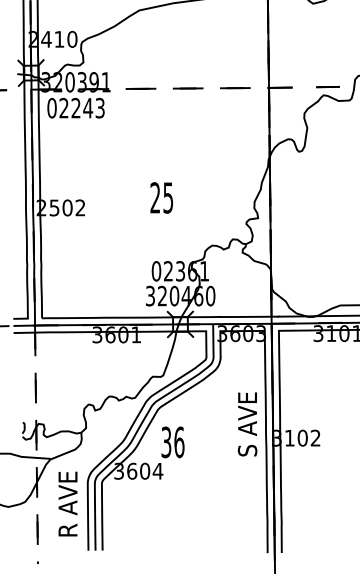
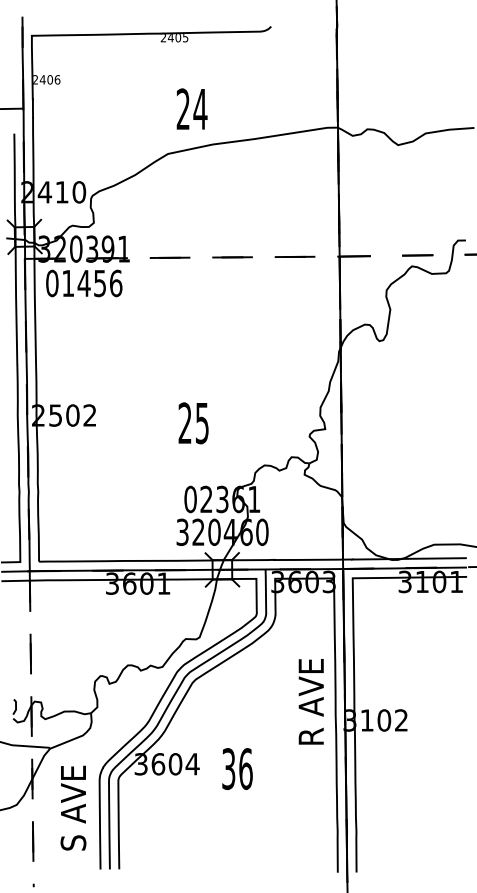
text: (82, 108) -> (92, 283), 02243 -> 01456
text: (161, 198) -> (193, 423), moved
text: (247, 423) -> (311, 701), S AVE -> R AVE
text: (173, 442) -> (237, 769), moved
text: (68, 503) -> (73, 807), R AVE -> S AVE

